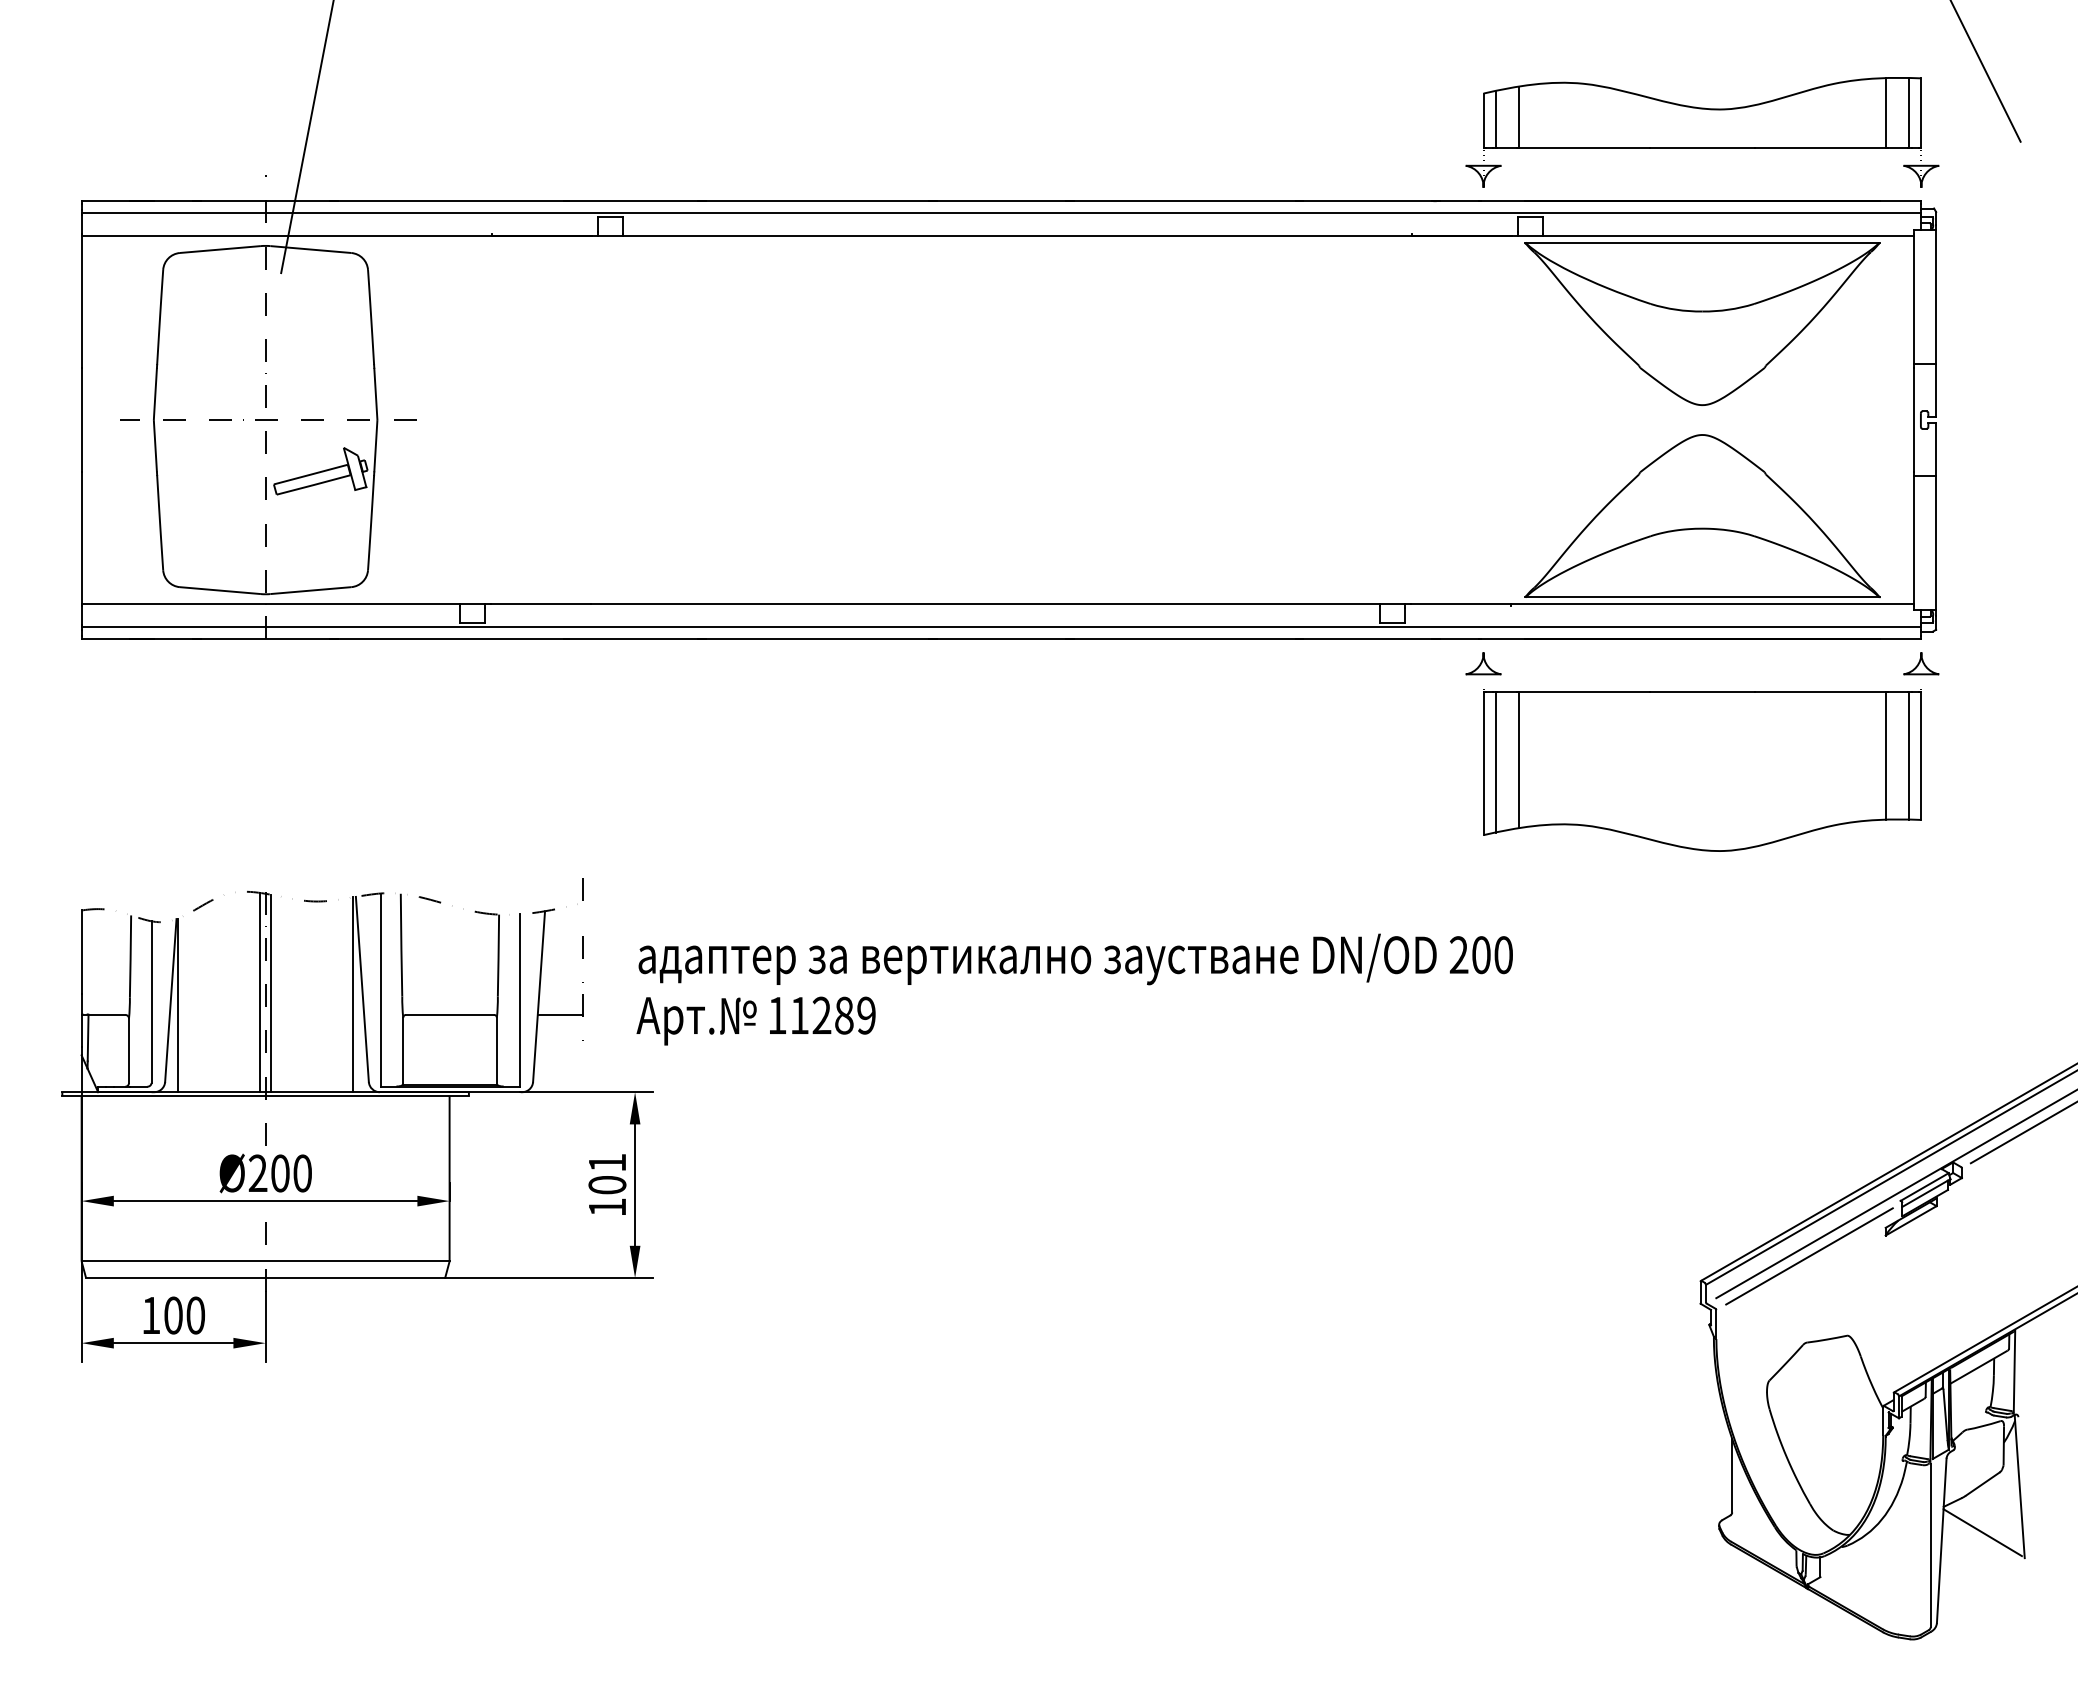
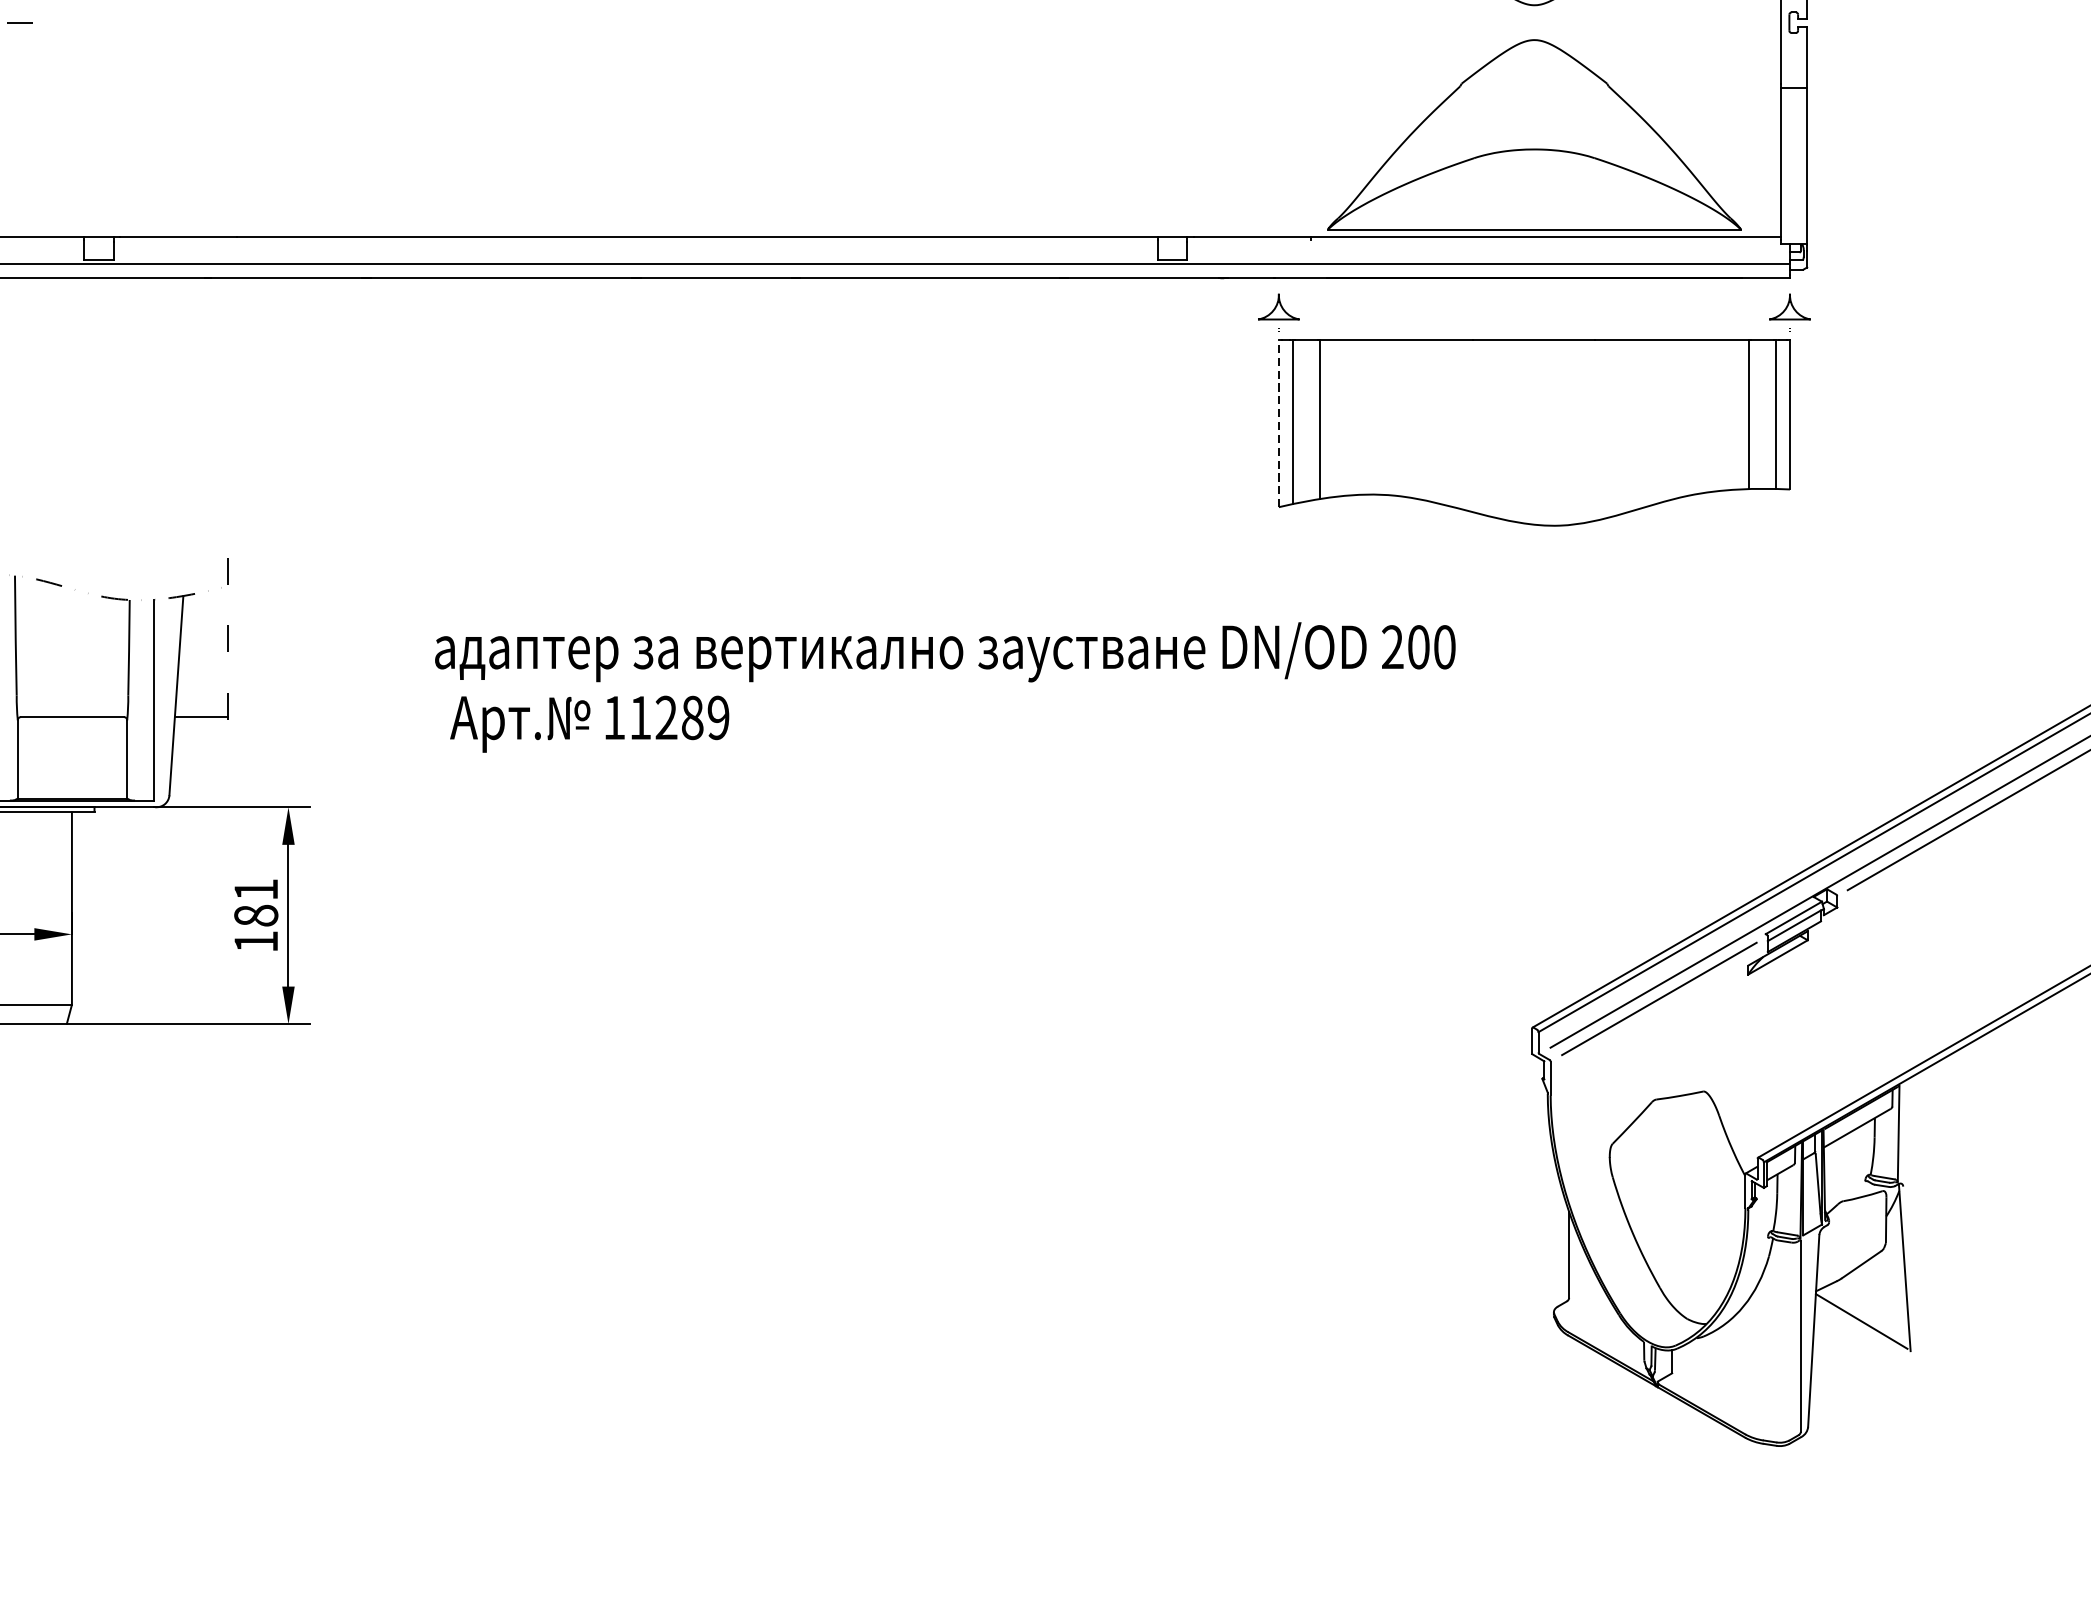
line: (1483, 763) -> (1278, 423), solid -> dashed
text: (1075, 959) -> (944, 652), moved
text: (755, 1020) -> (588, 723), moved
text: (607, 1184) -> (256, 914), 101 -> 181

